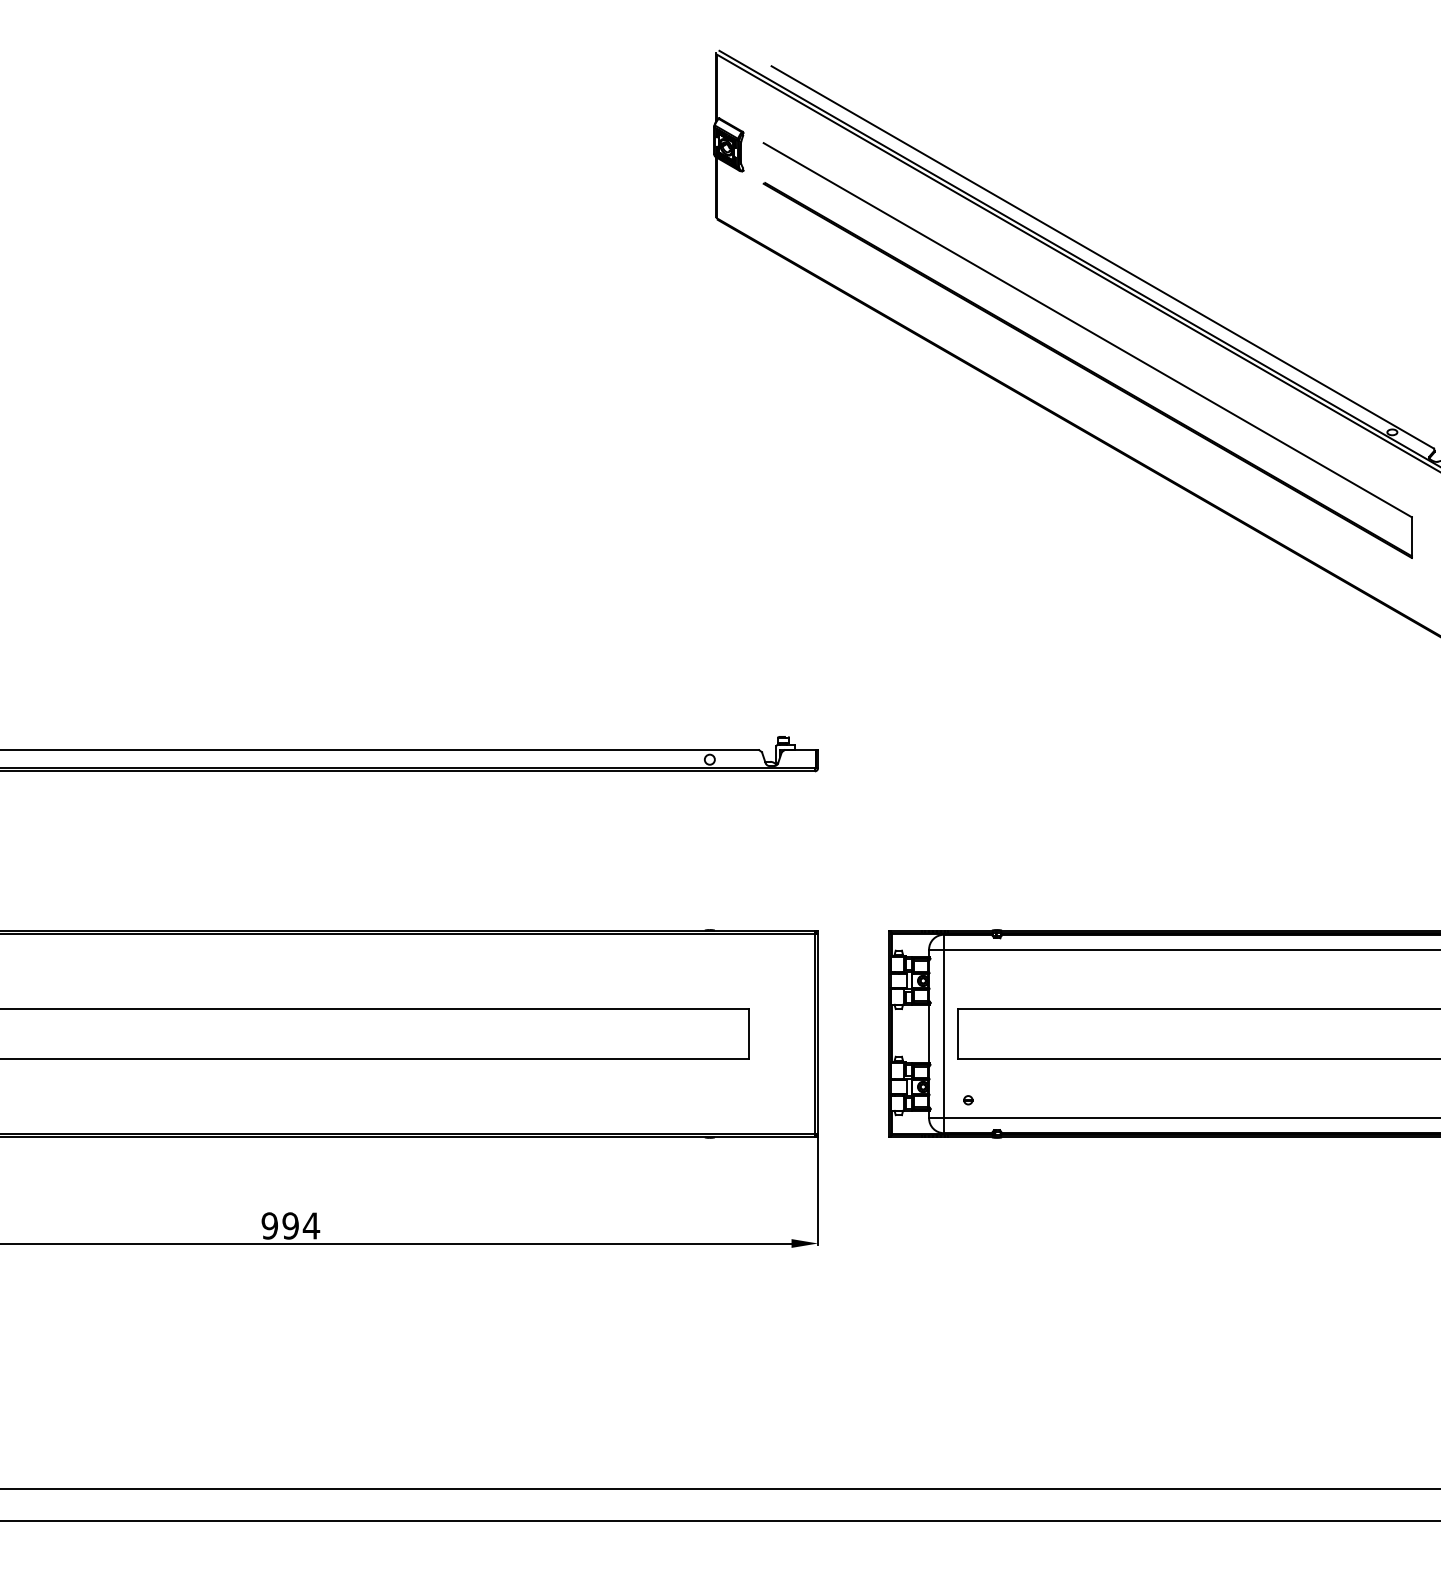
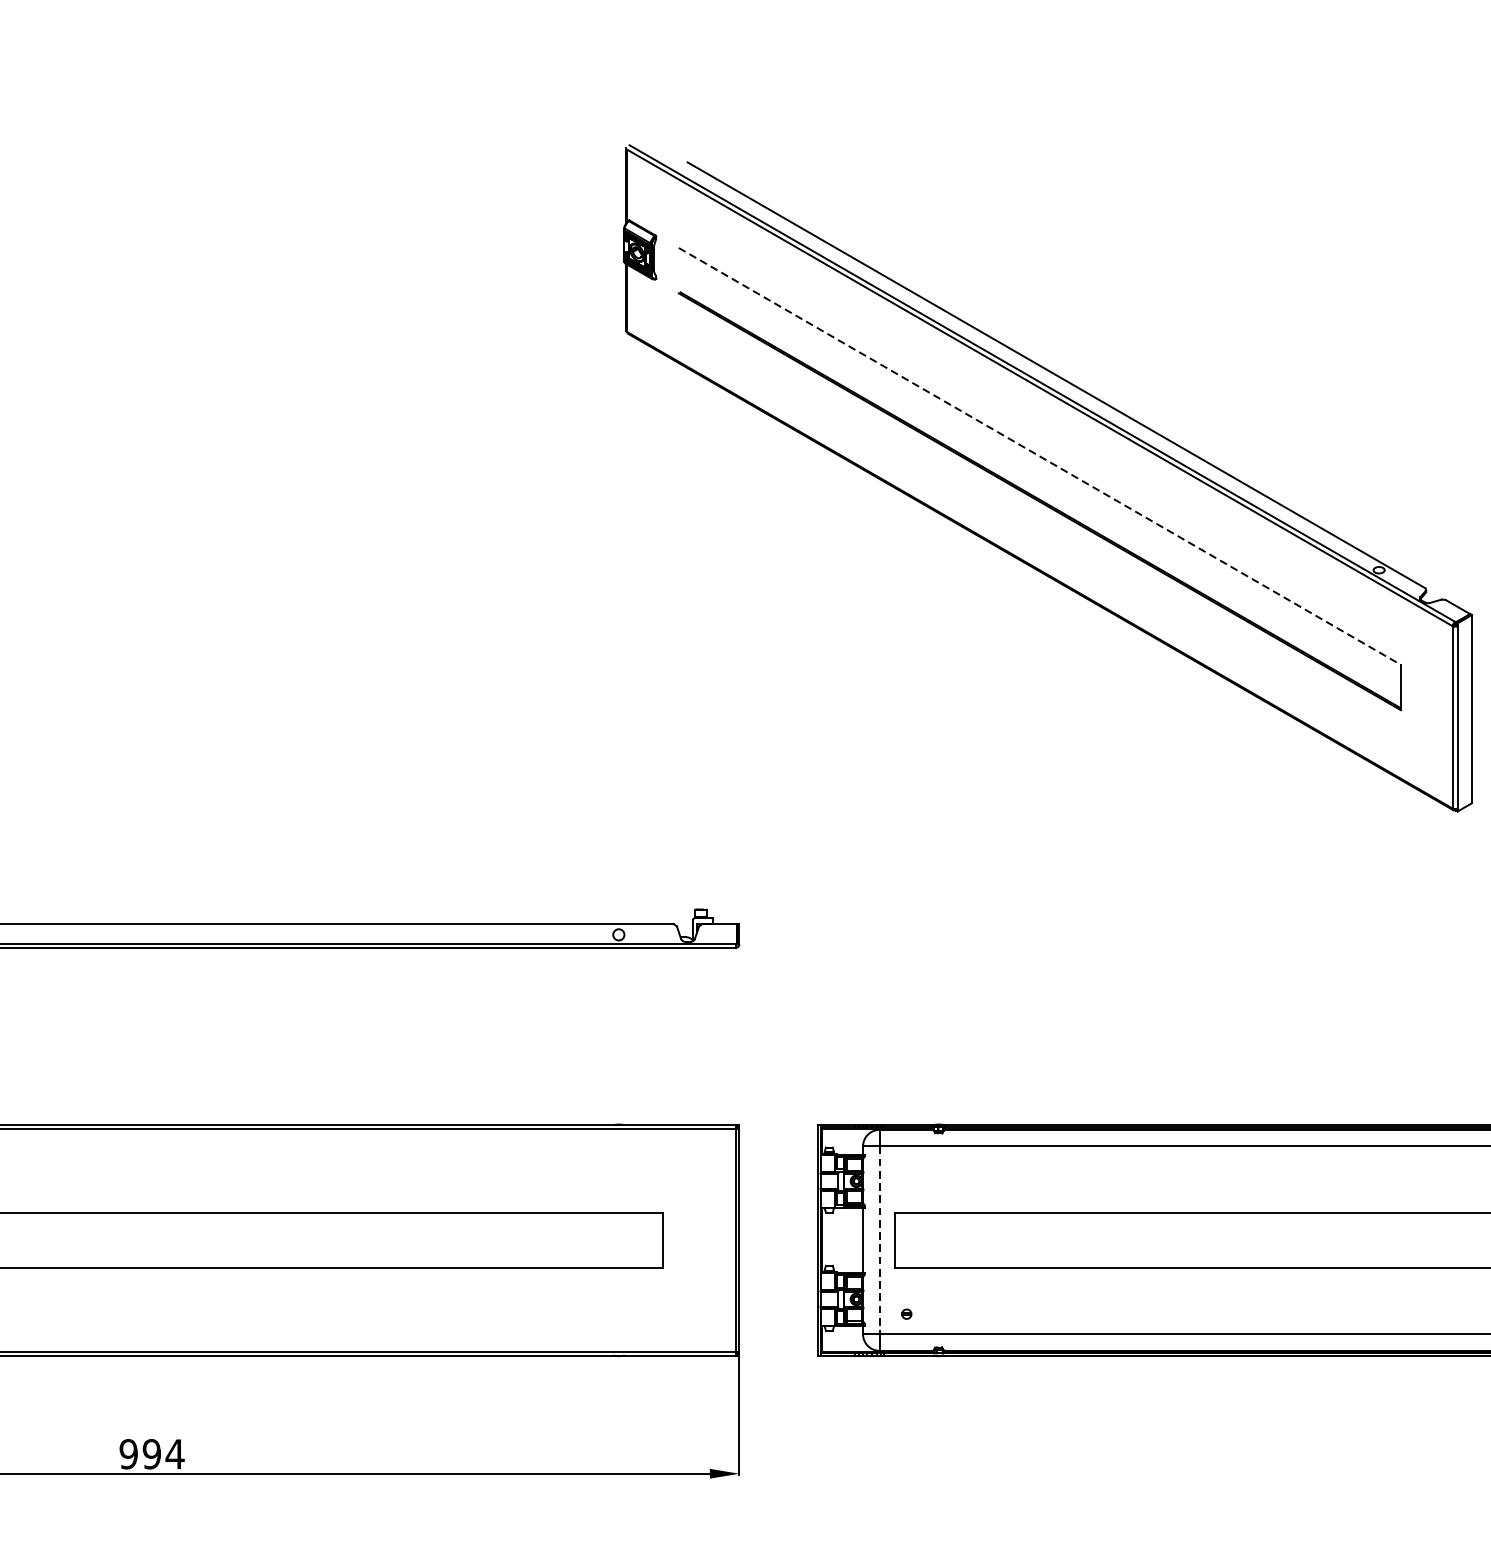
line: (1088, 330) -> (1040, 456), solid -> dashed
line: (943, 1034) -> (879, 1240), solid -> dashed

